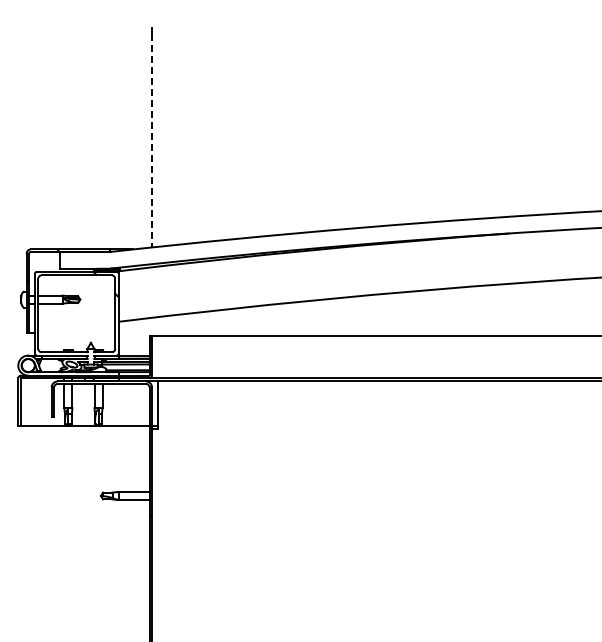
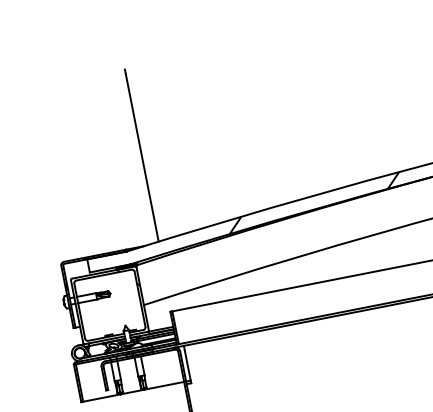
line: (152, 140) -> (142, 157), dashed -> solid
hatch: (352, 237) -> (314, 202), added

